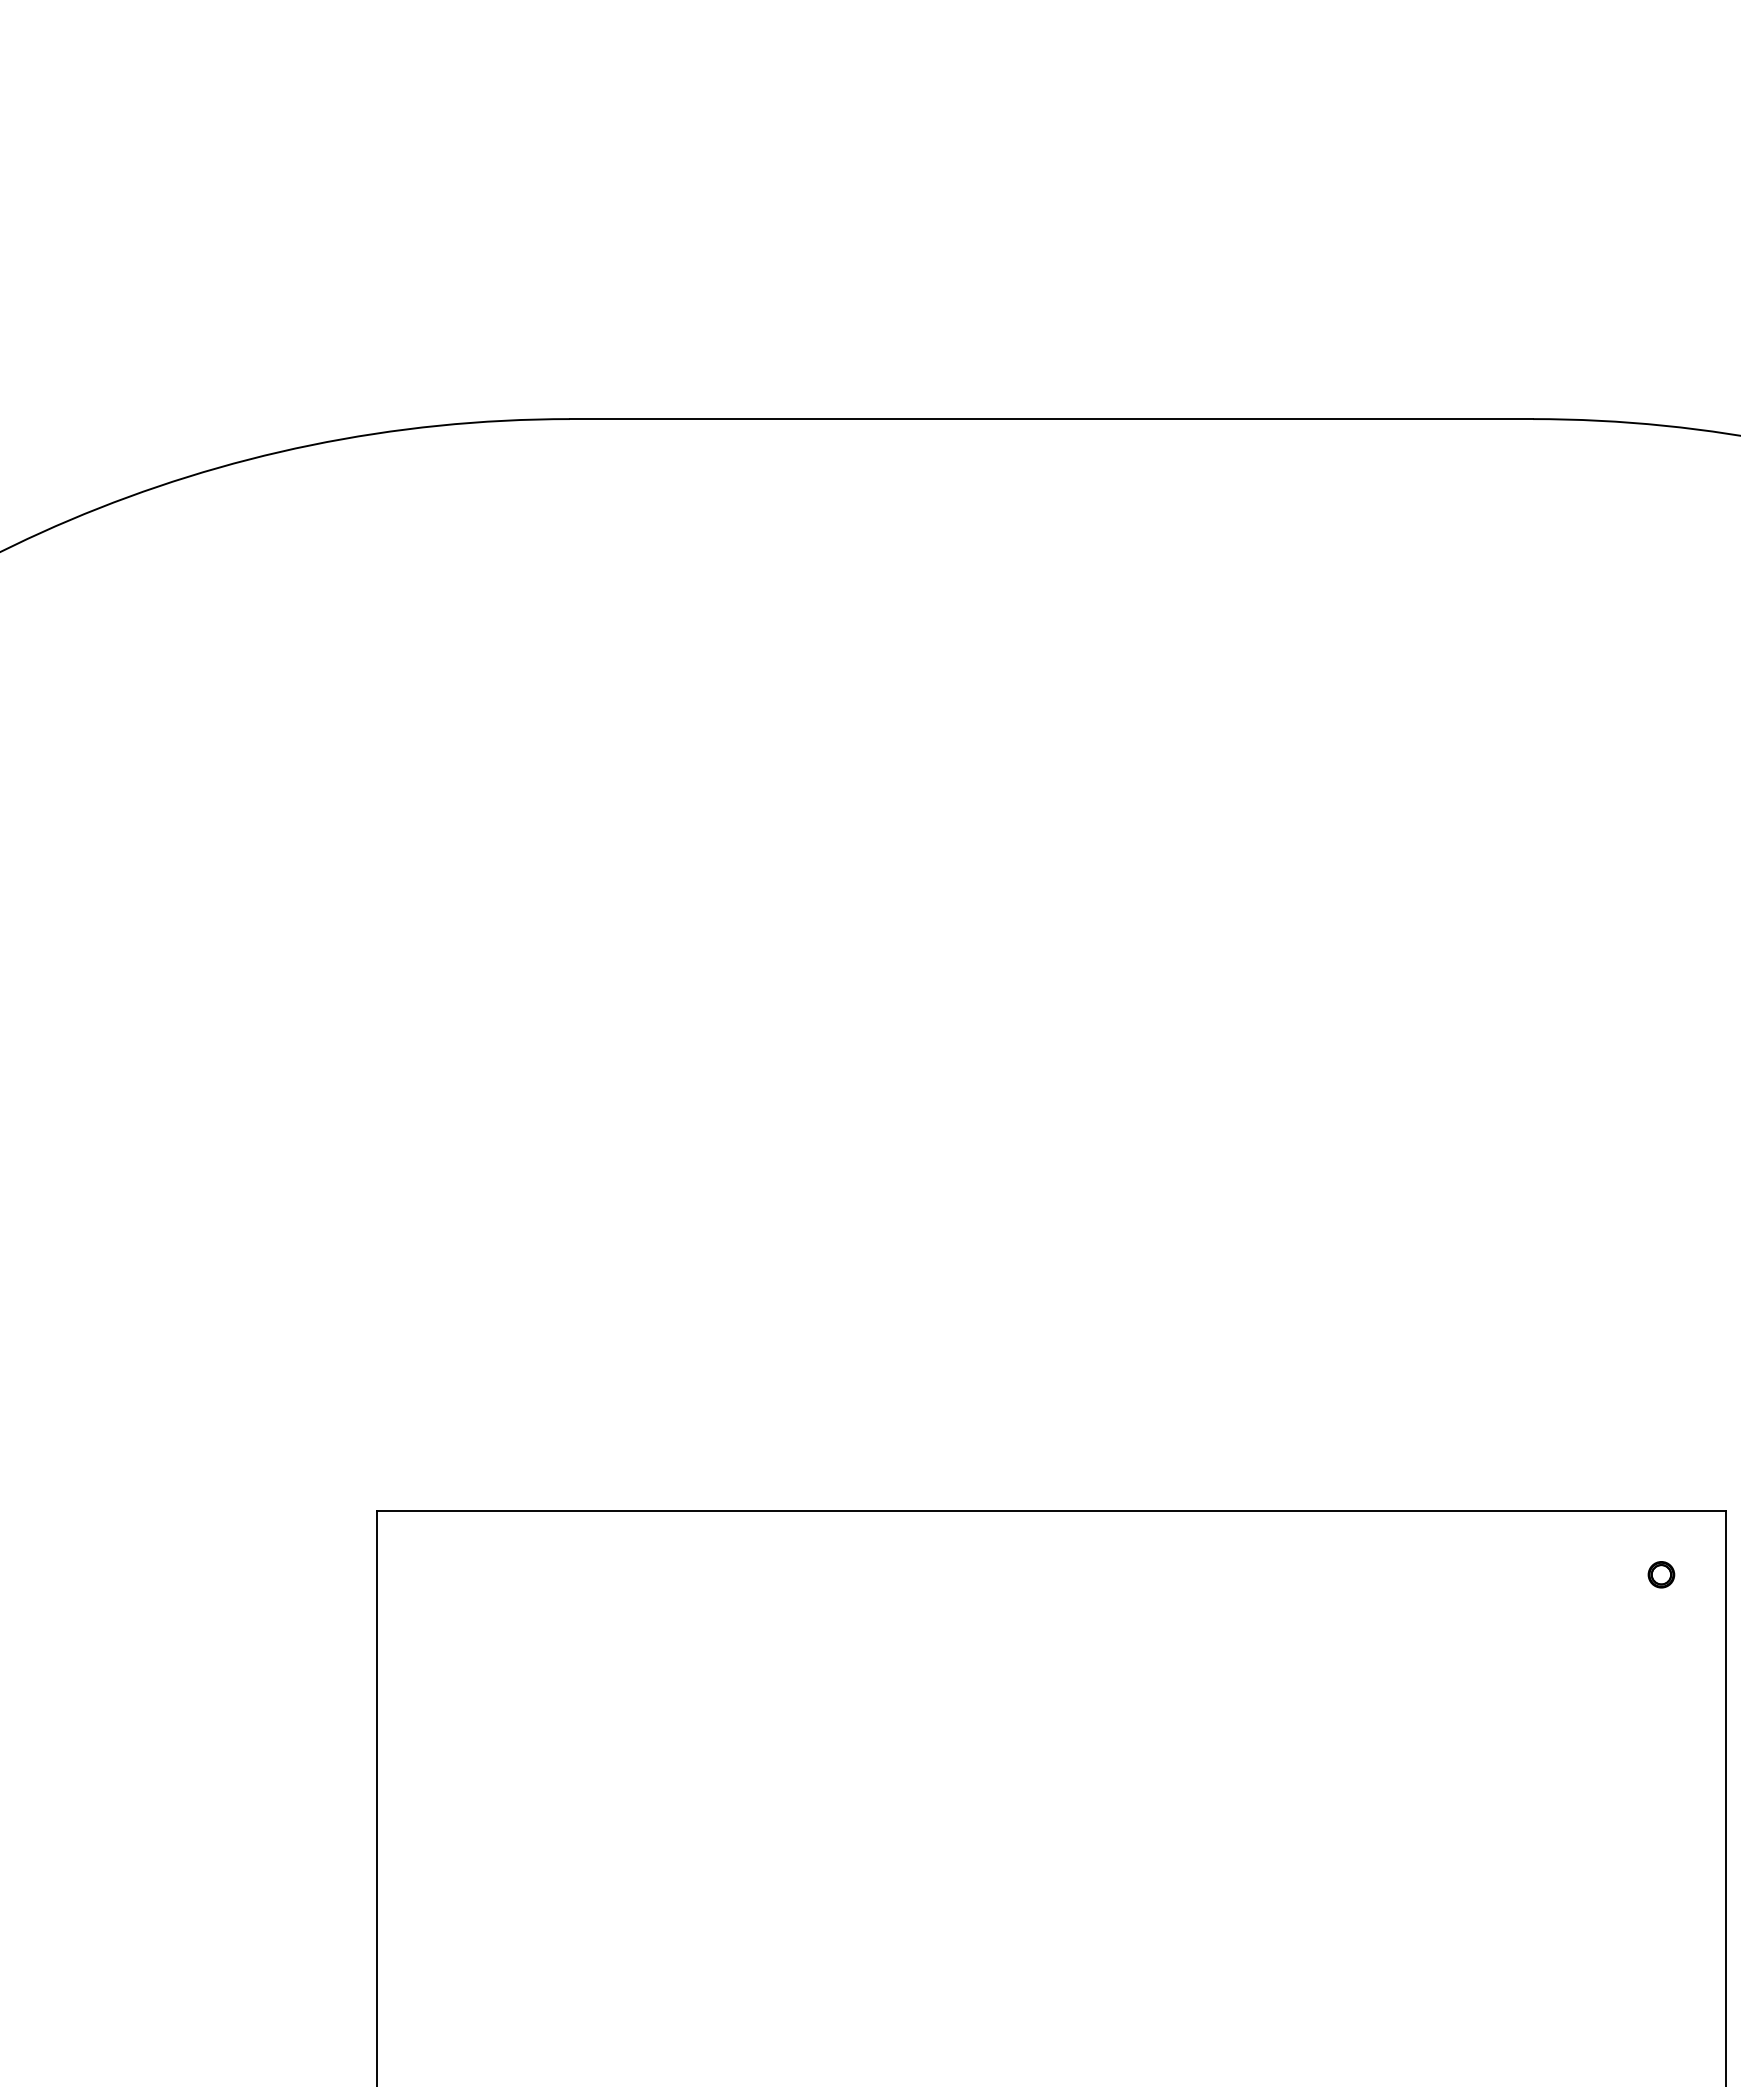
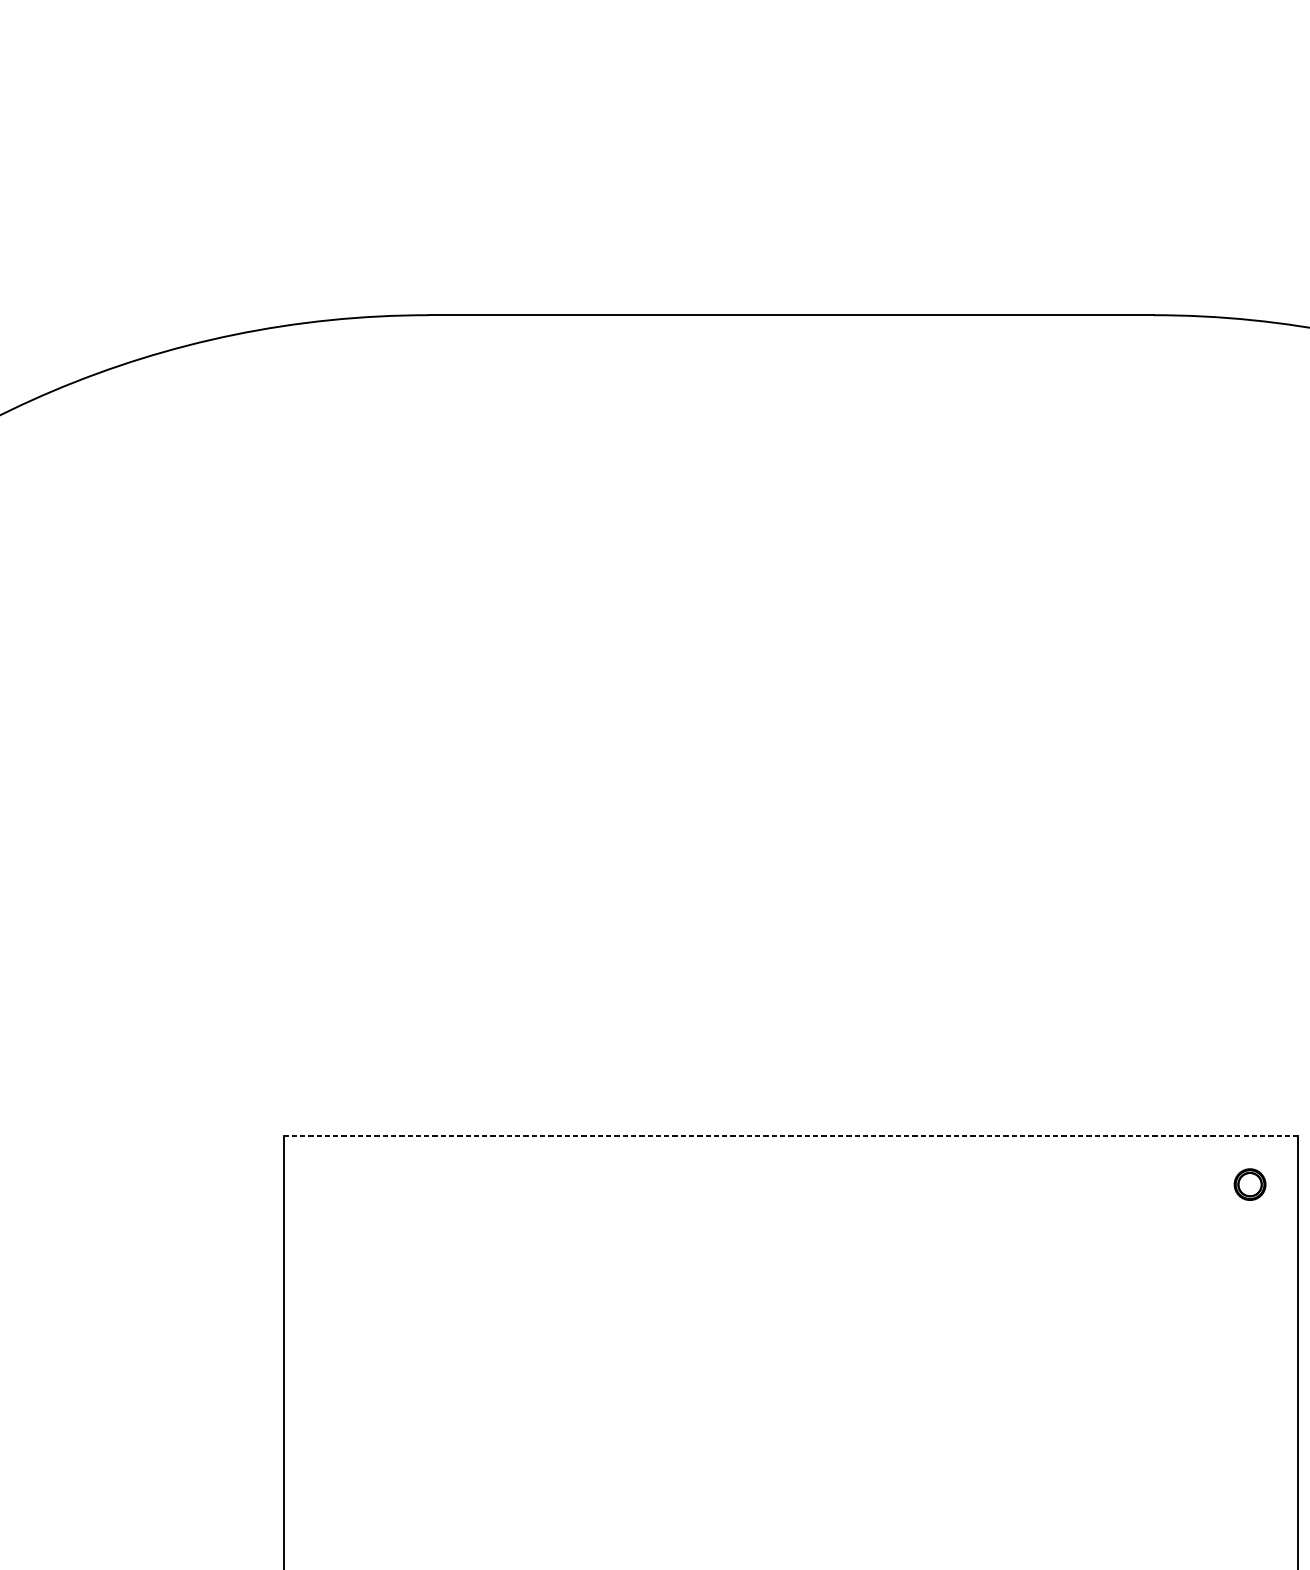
line: (1051, 1510) -> (791, 1136), solid -> dashed
part: (1661, 1574) -> (1250, 1184), size x1.6

